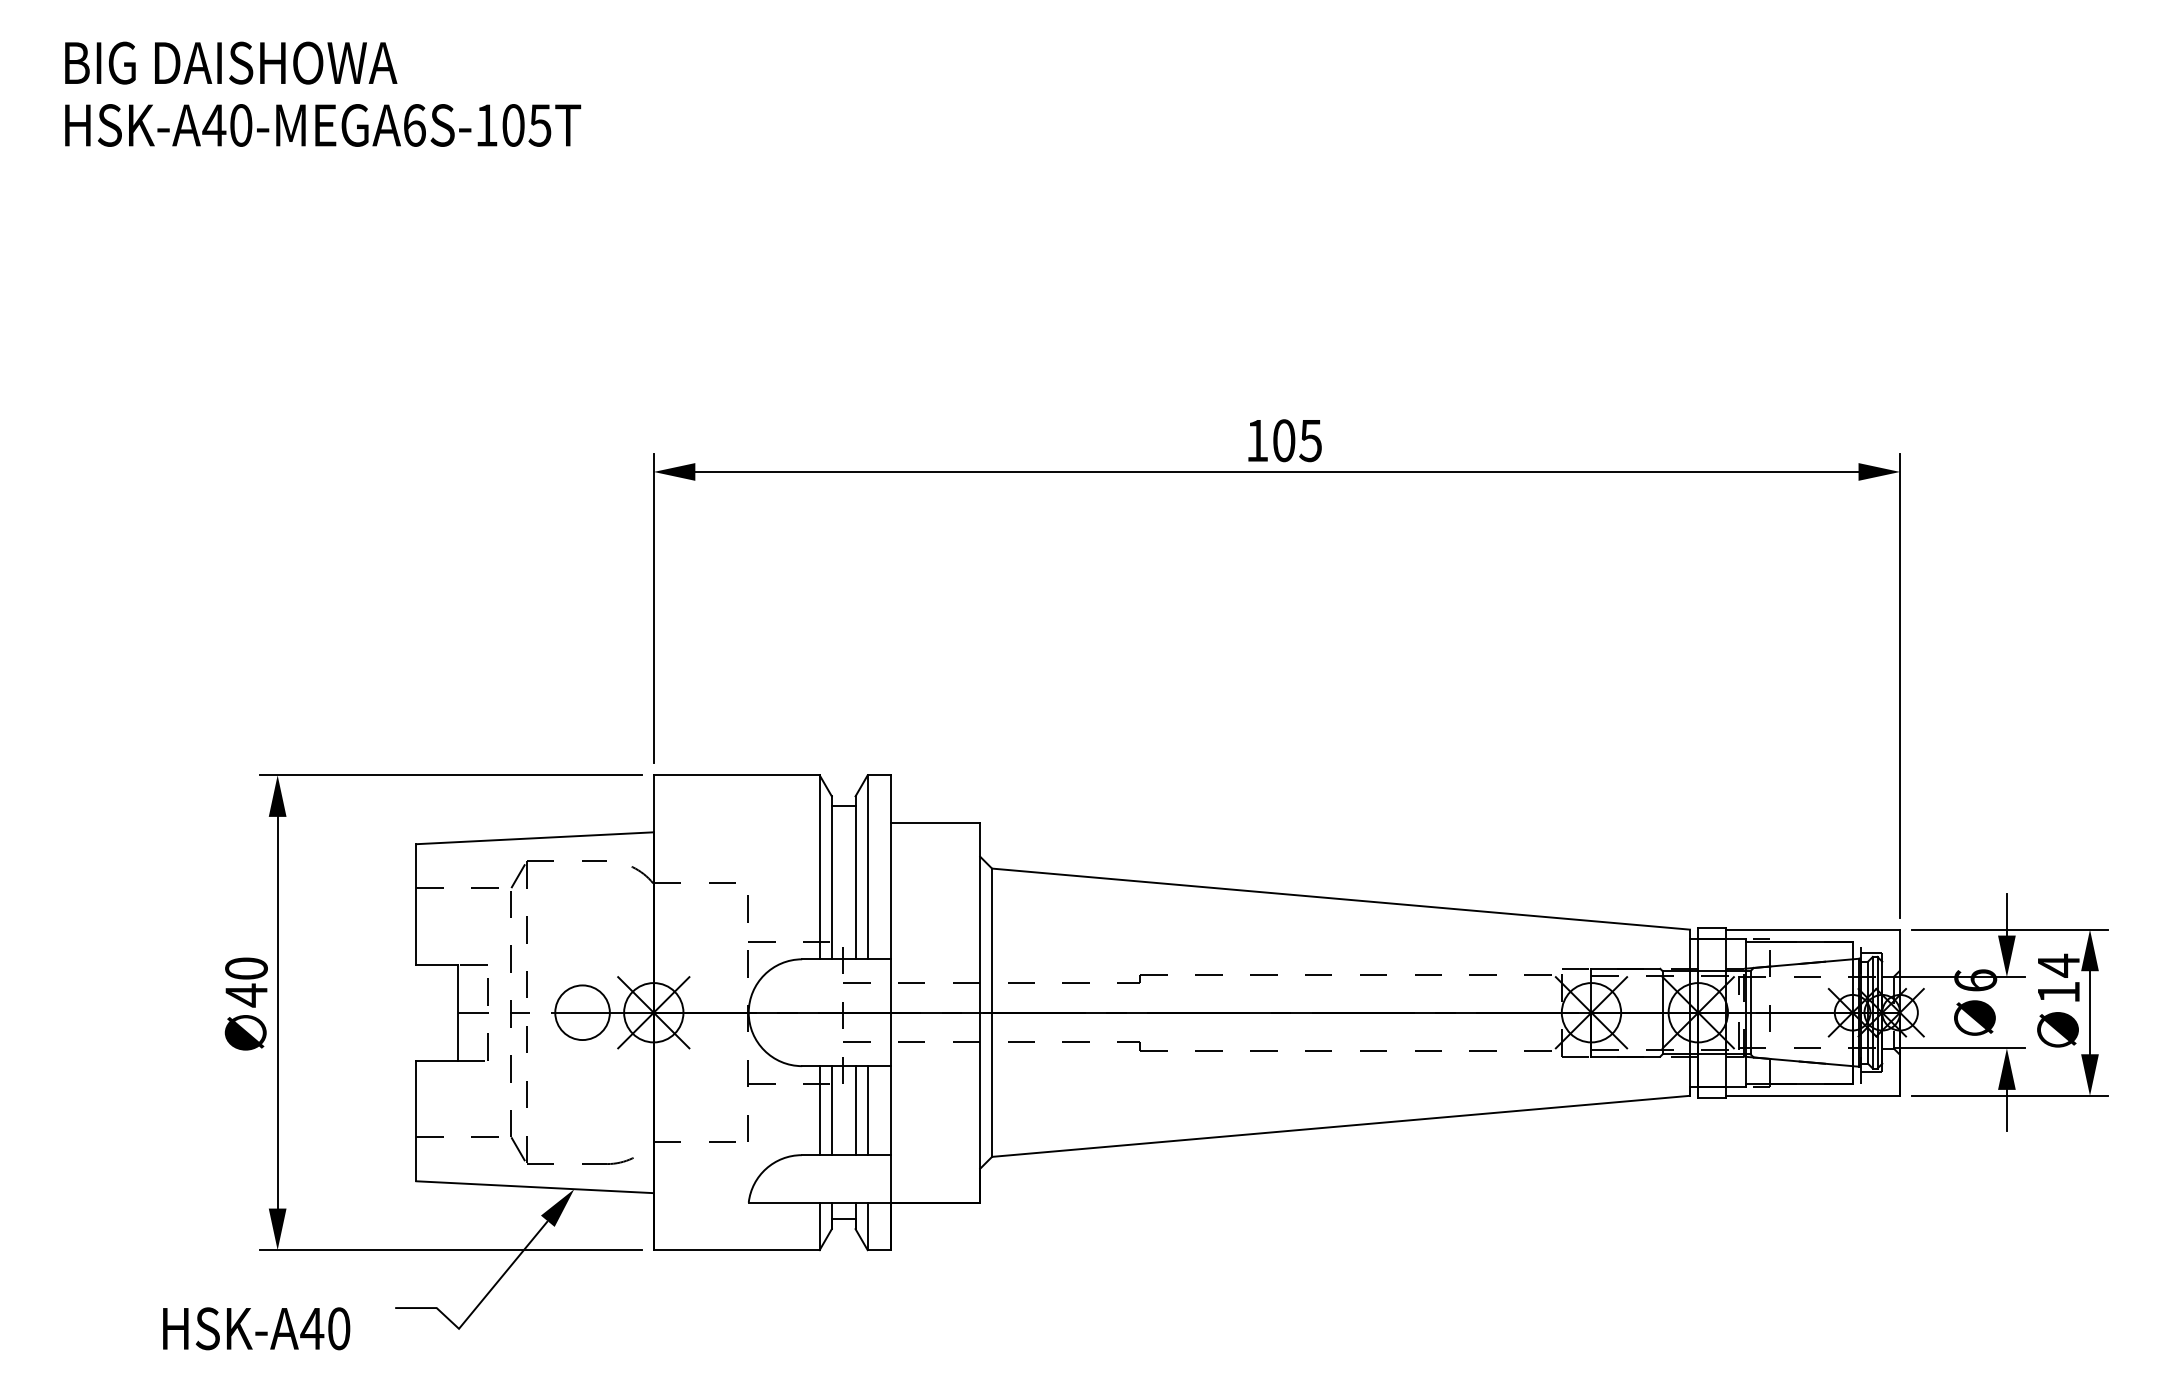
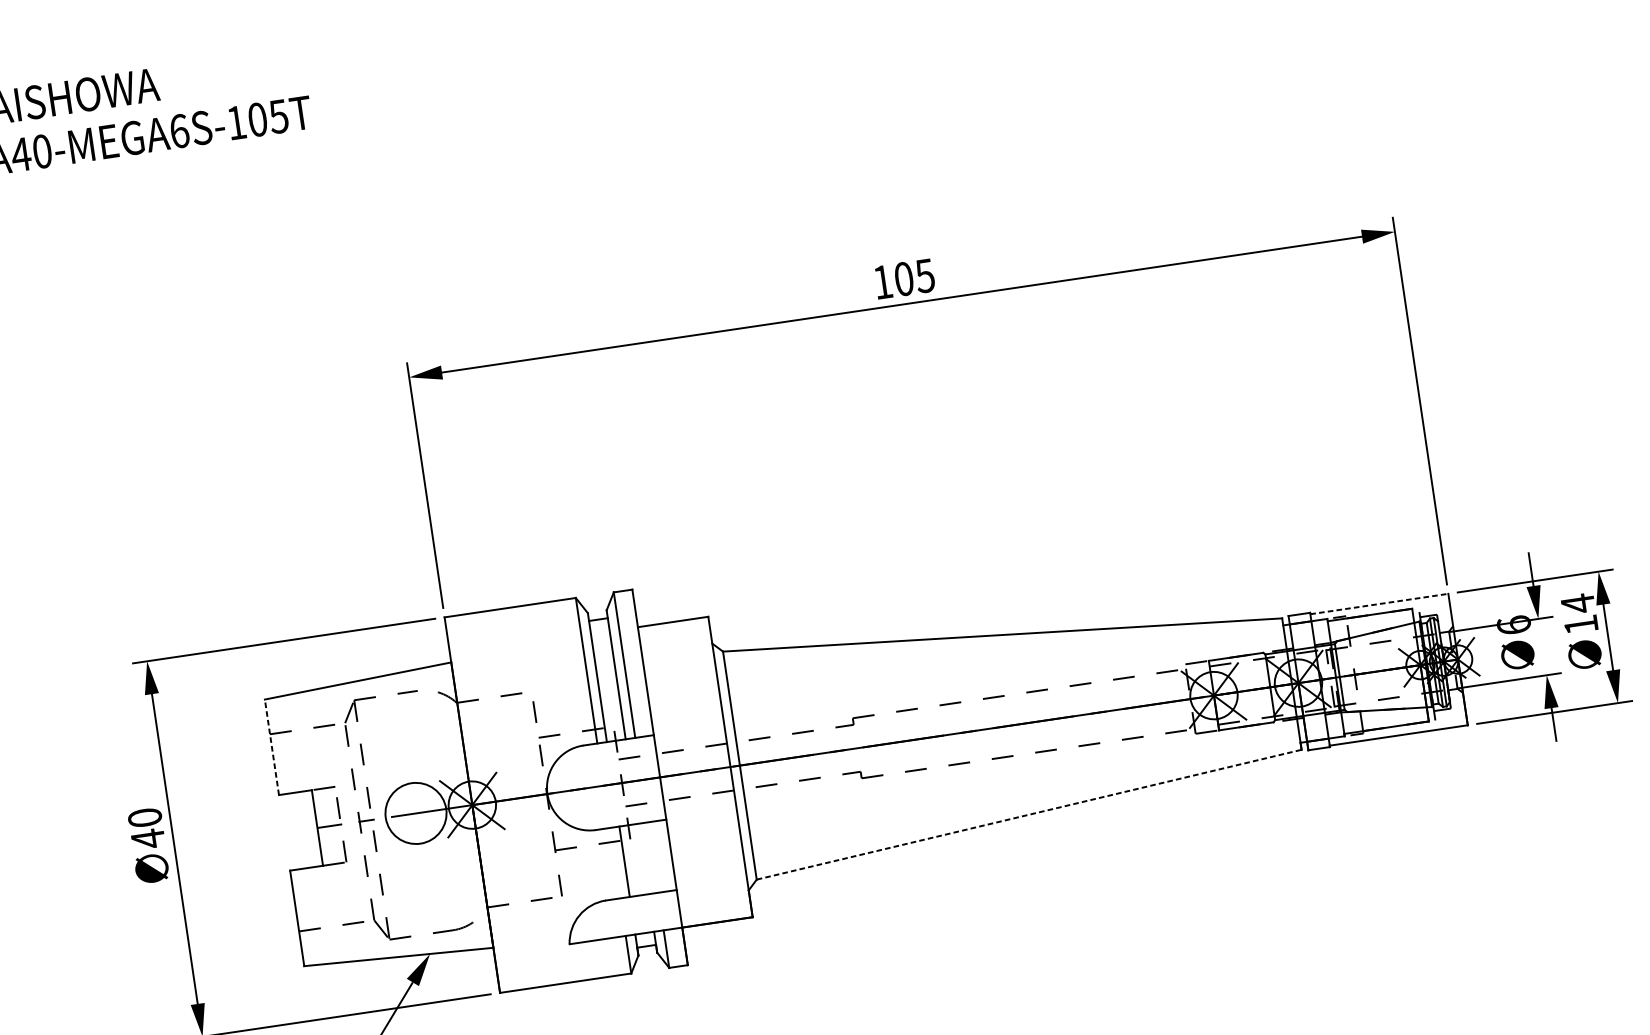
line: (416, 904) -> (272, 747), solid -> dashed
line: (1813, 929) -> (1379, 603), solid -> dashed
circle: (582, 1012) -> (415, 813), size x1.4
line: (819, 1110) -> (614, 863), removed
line: (855, 1110) -> (643, 858), removed
line: (867, 1110) -> (652, 857), removed
line: (1341, 1126) -> (1029, 814), solid -> dashed

